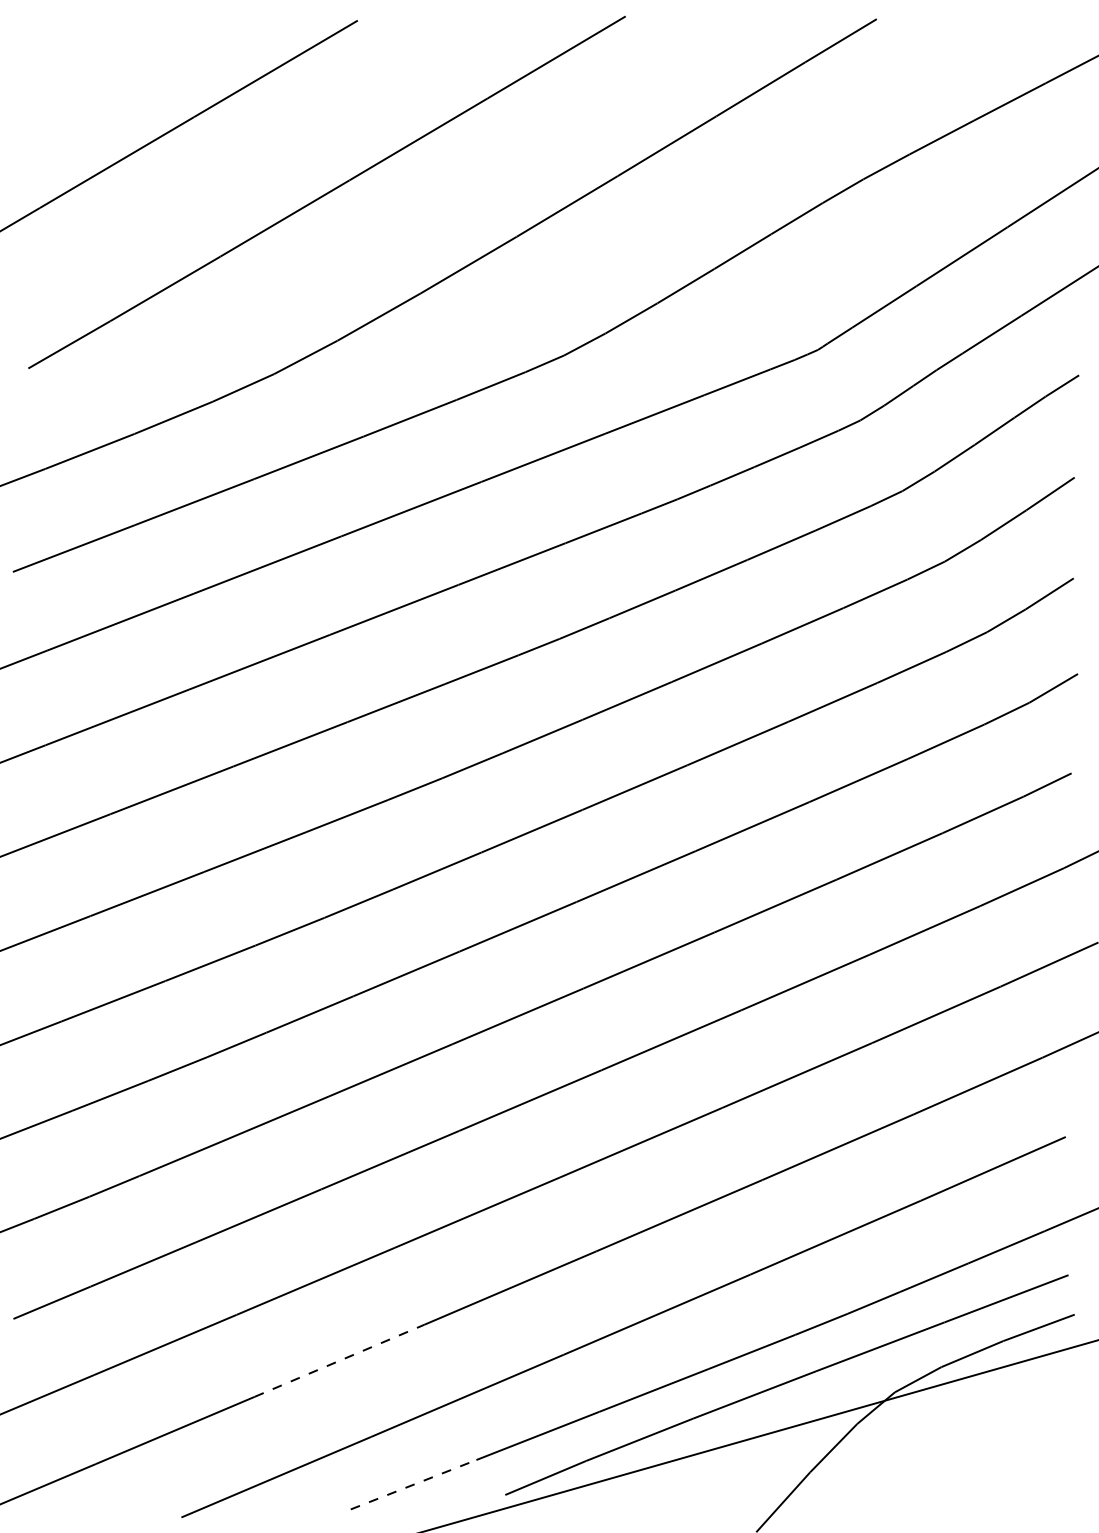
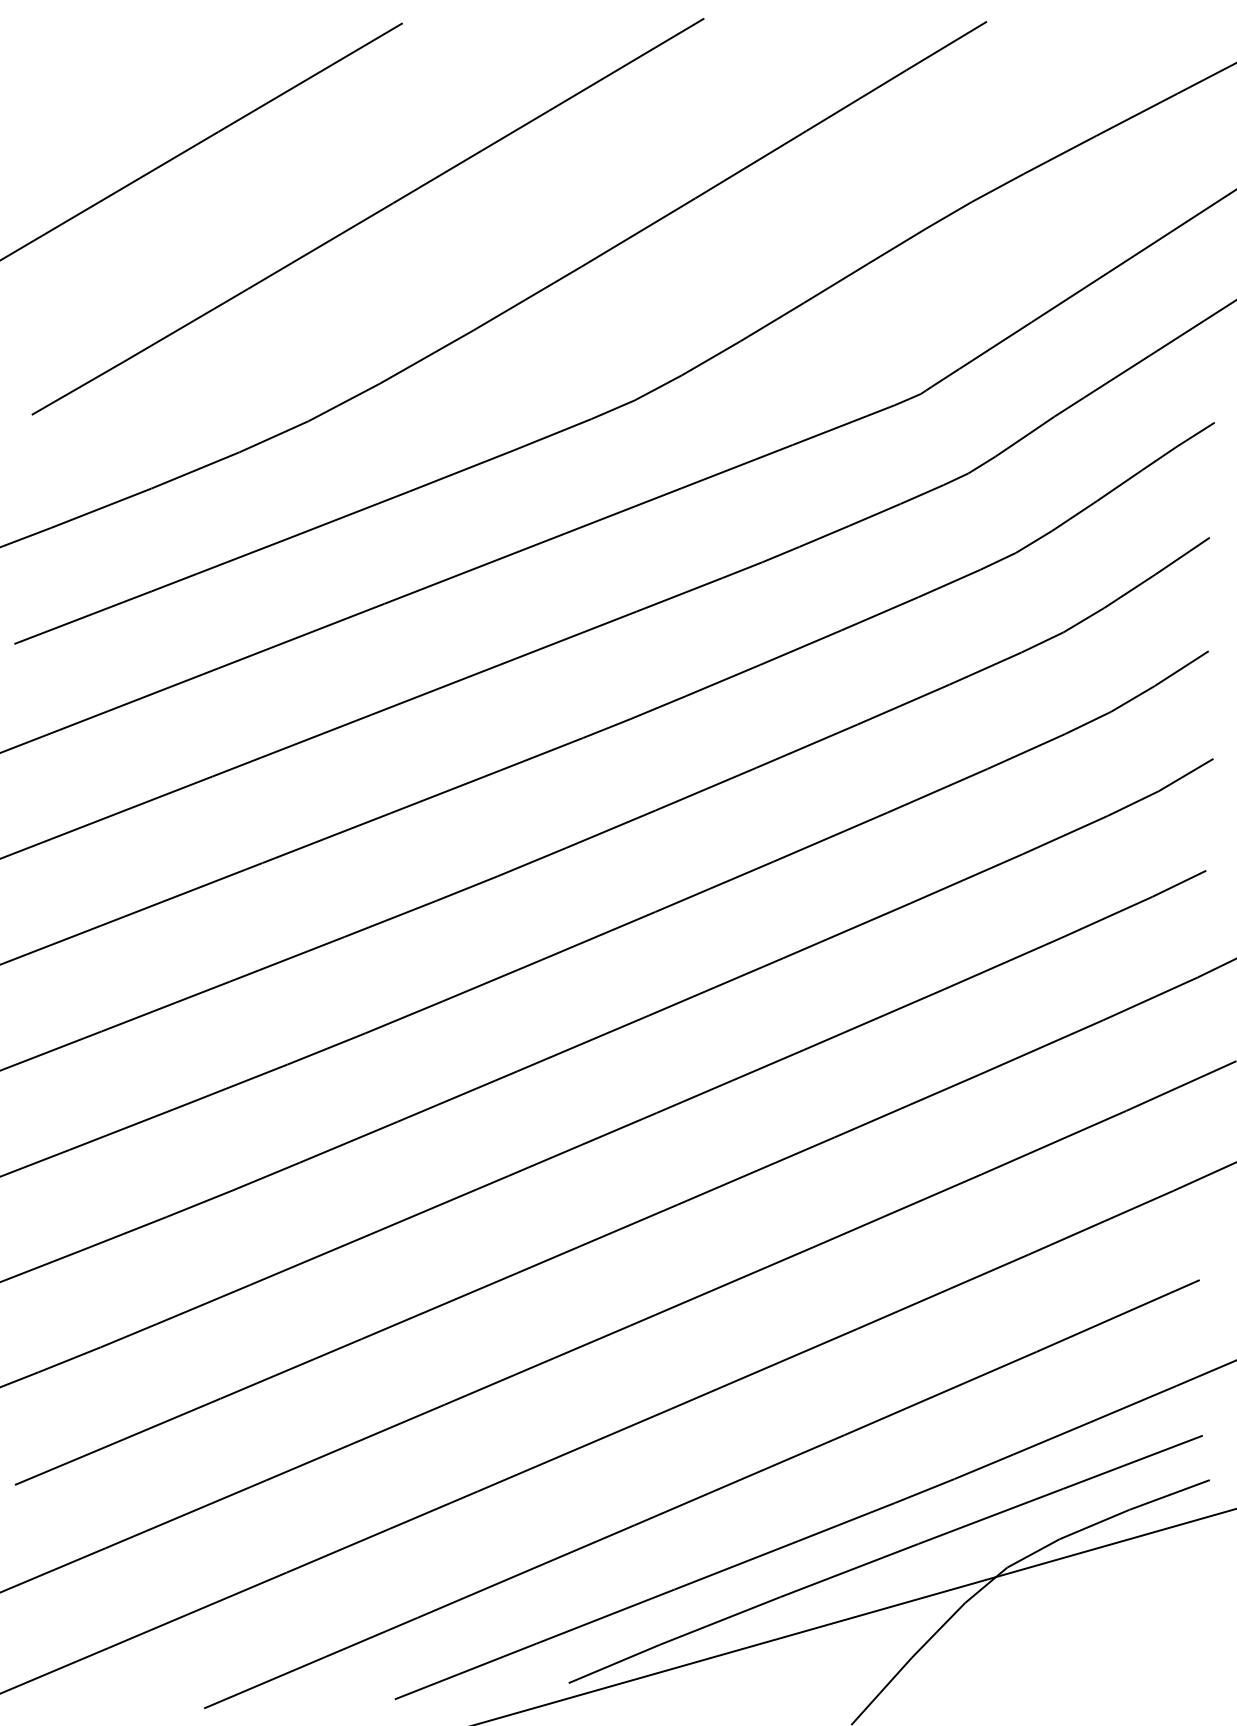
line: (339, 1360) -> (382, 1531), dashed -> solid
line: (414, 1484) -> (466, 1671), dashed -> solid

